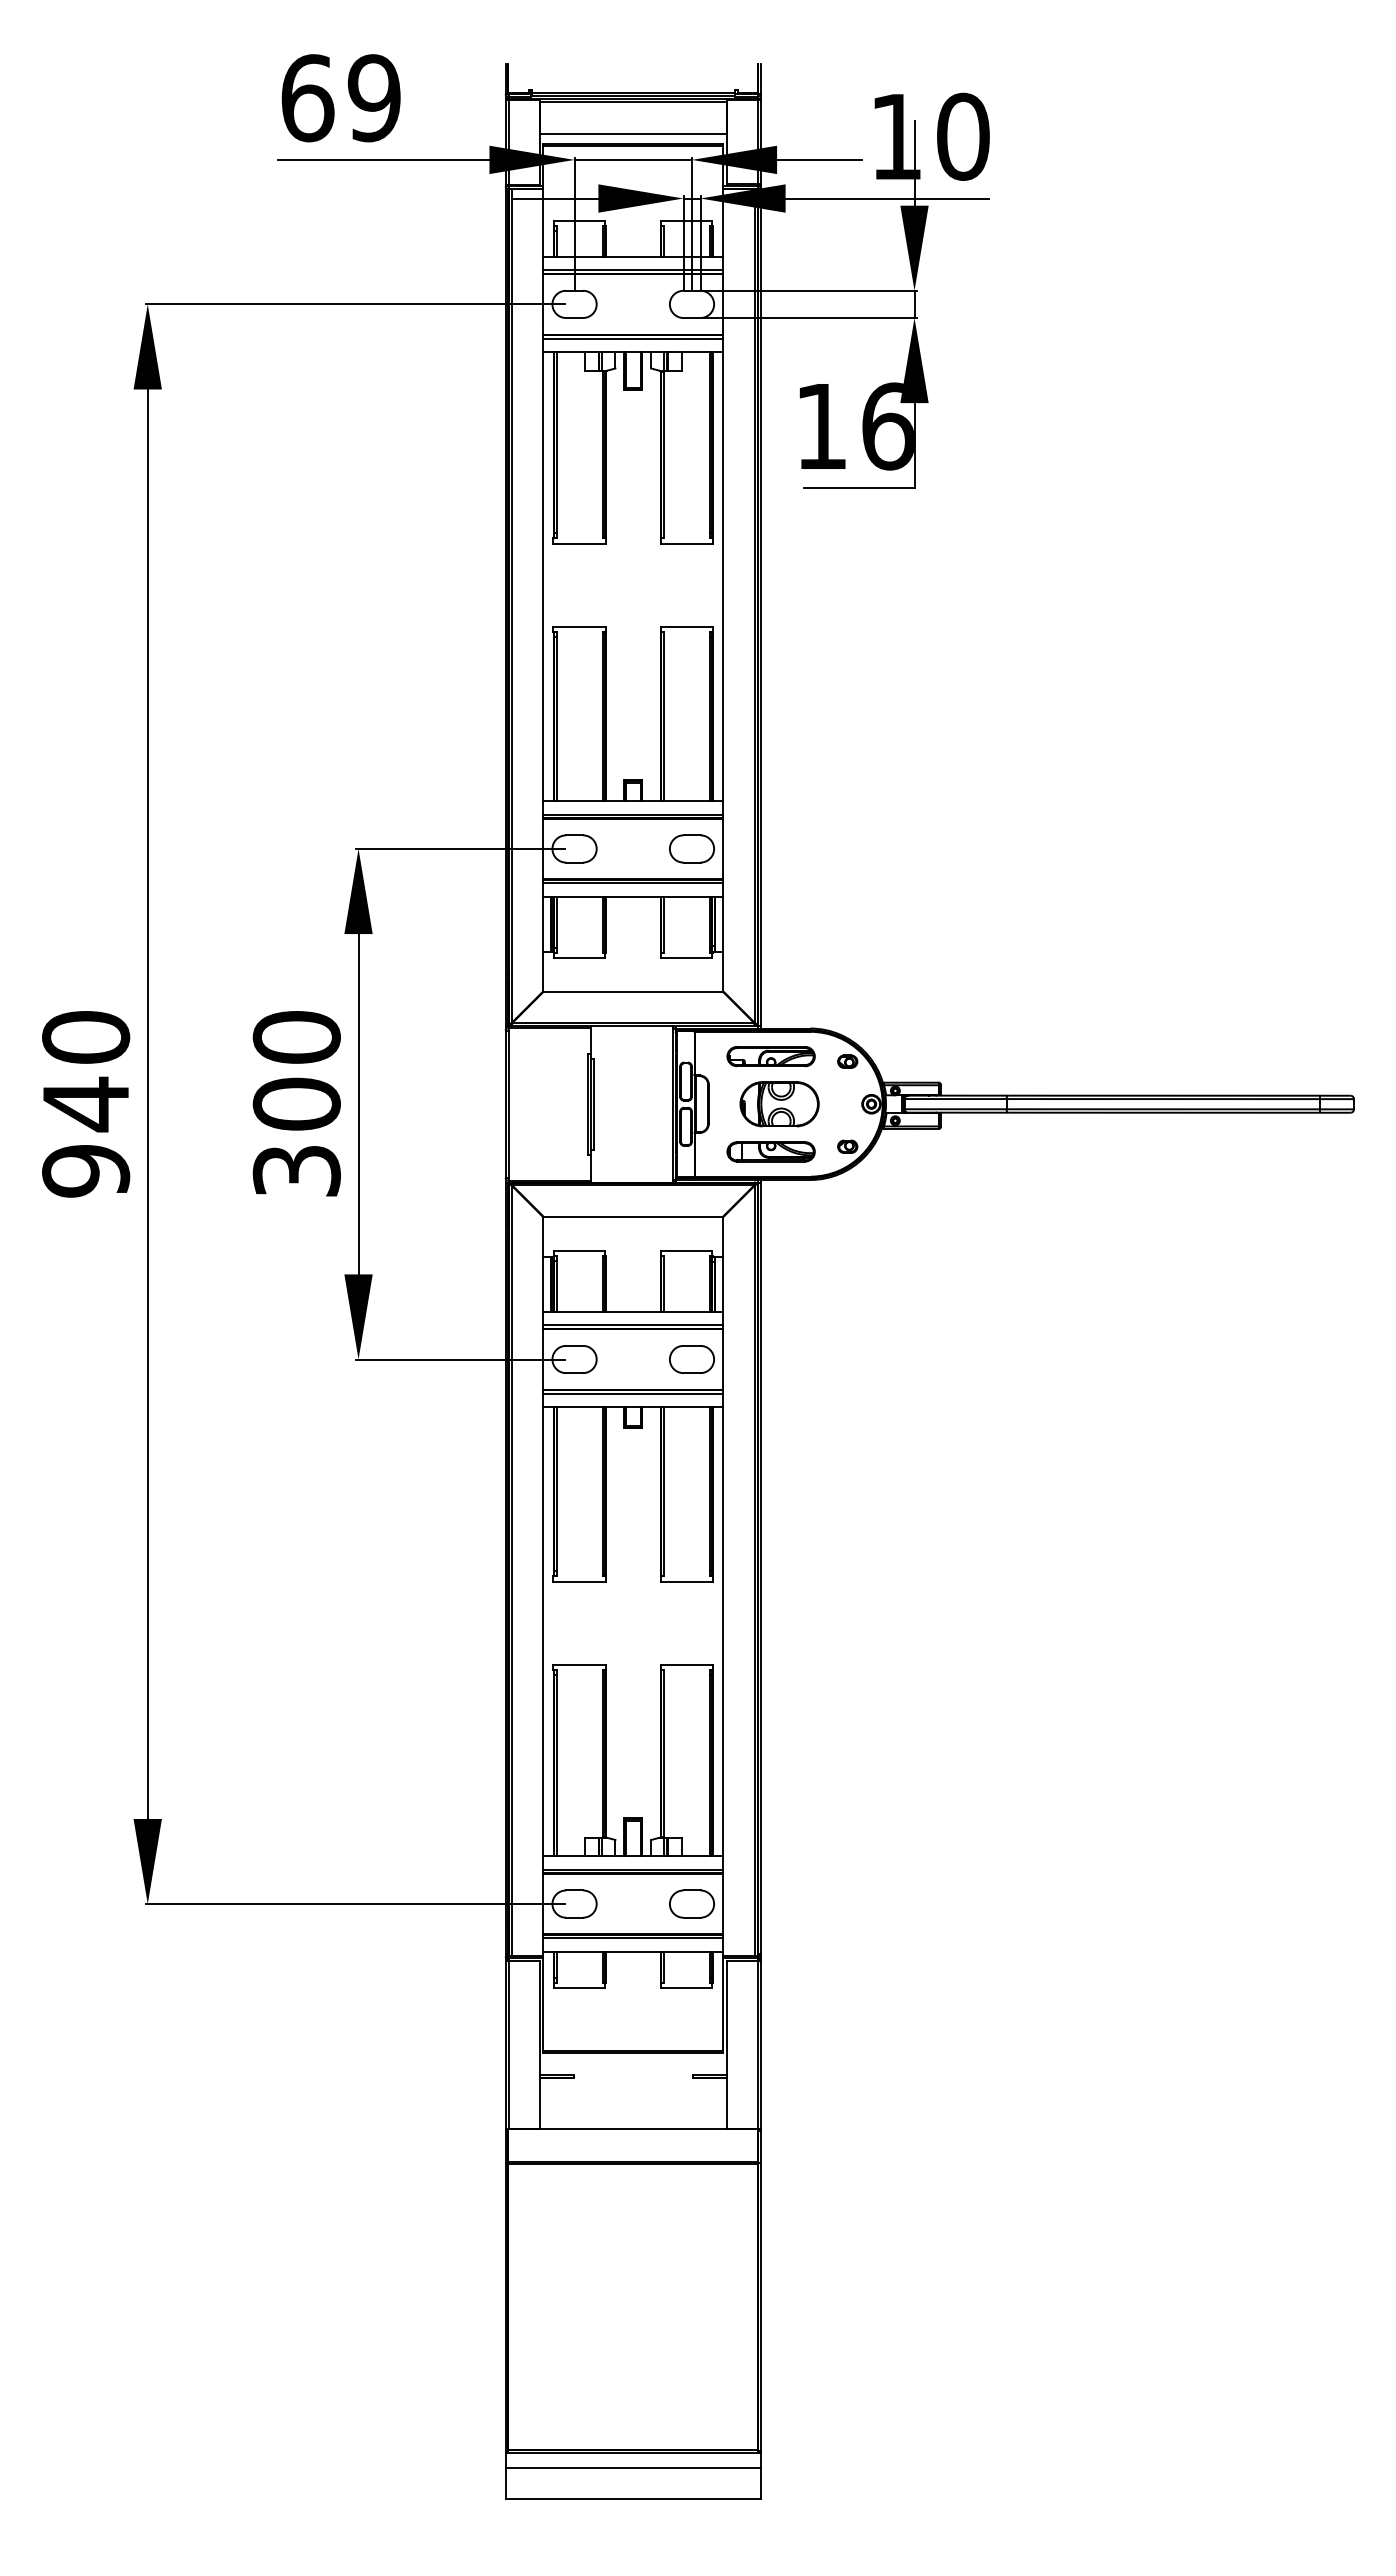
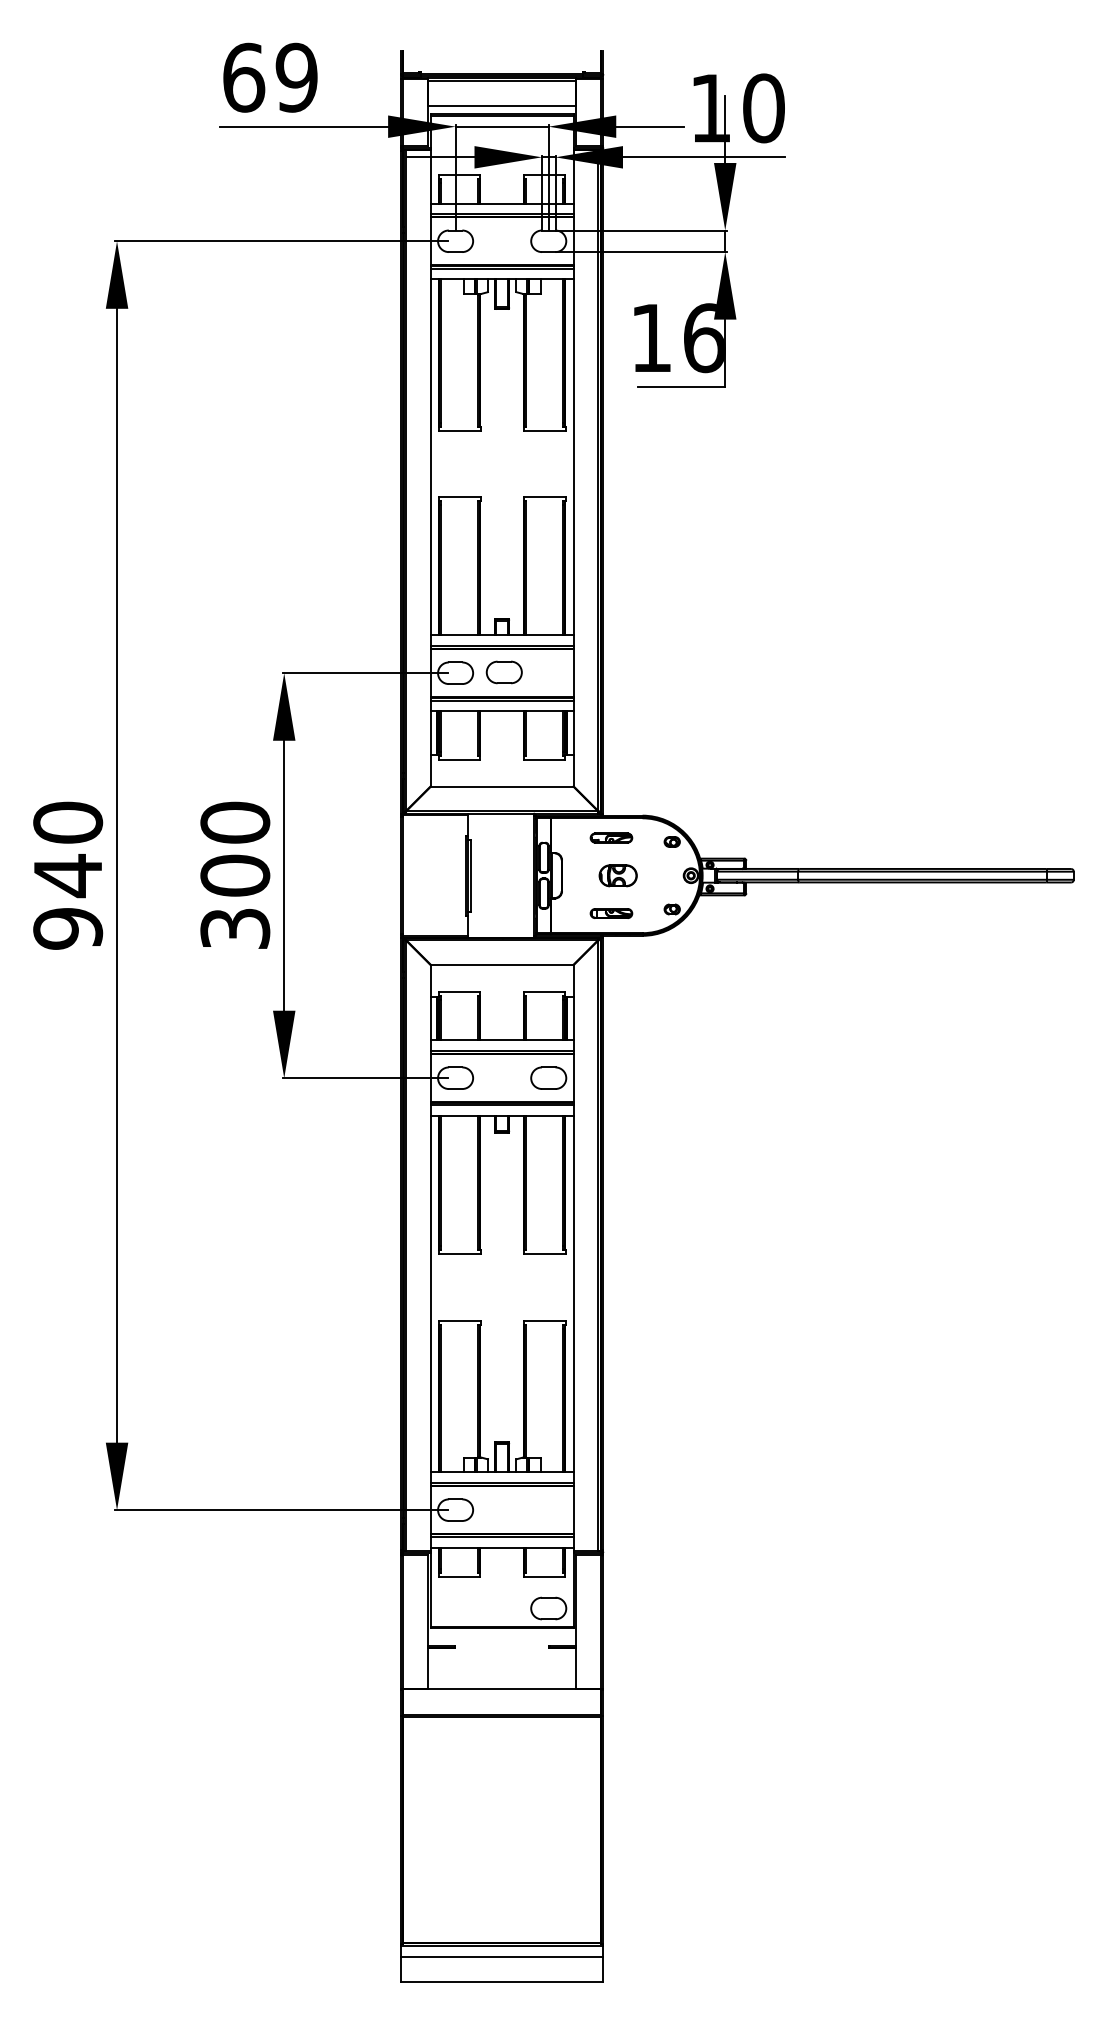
part: (691, 848) -> (503, 672), moved
part: (770, 1056) -> (611, 837), size x0.6
part: (779, 1104) -> (618, 875), size x0.6
part: (770, 1151) -> (611, 913), size x0.6
part: (691, 1903) -> (548, 1608), moved

